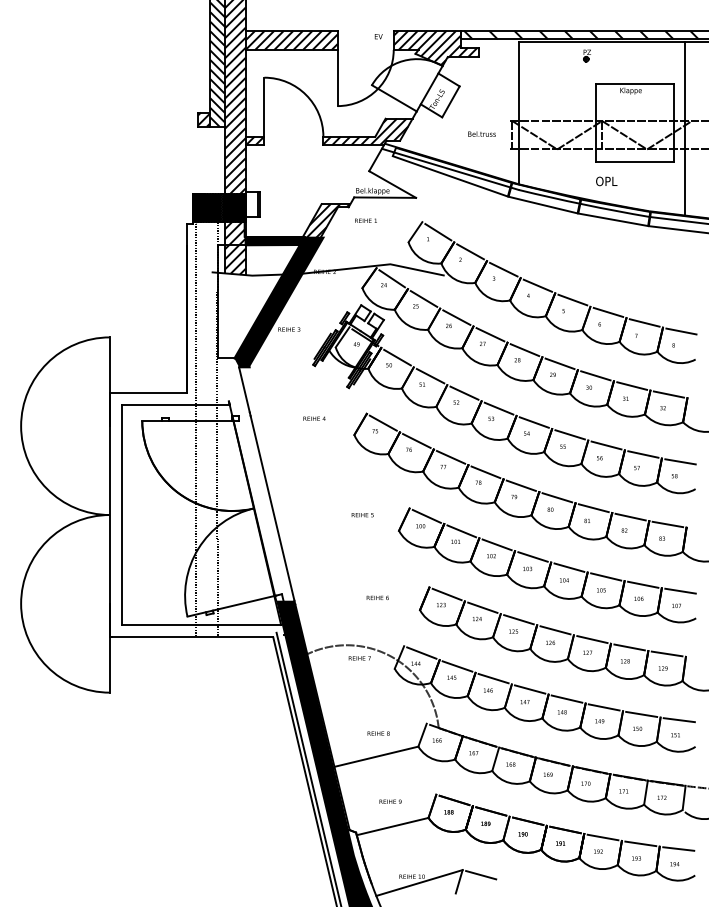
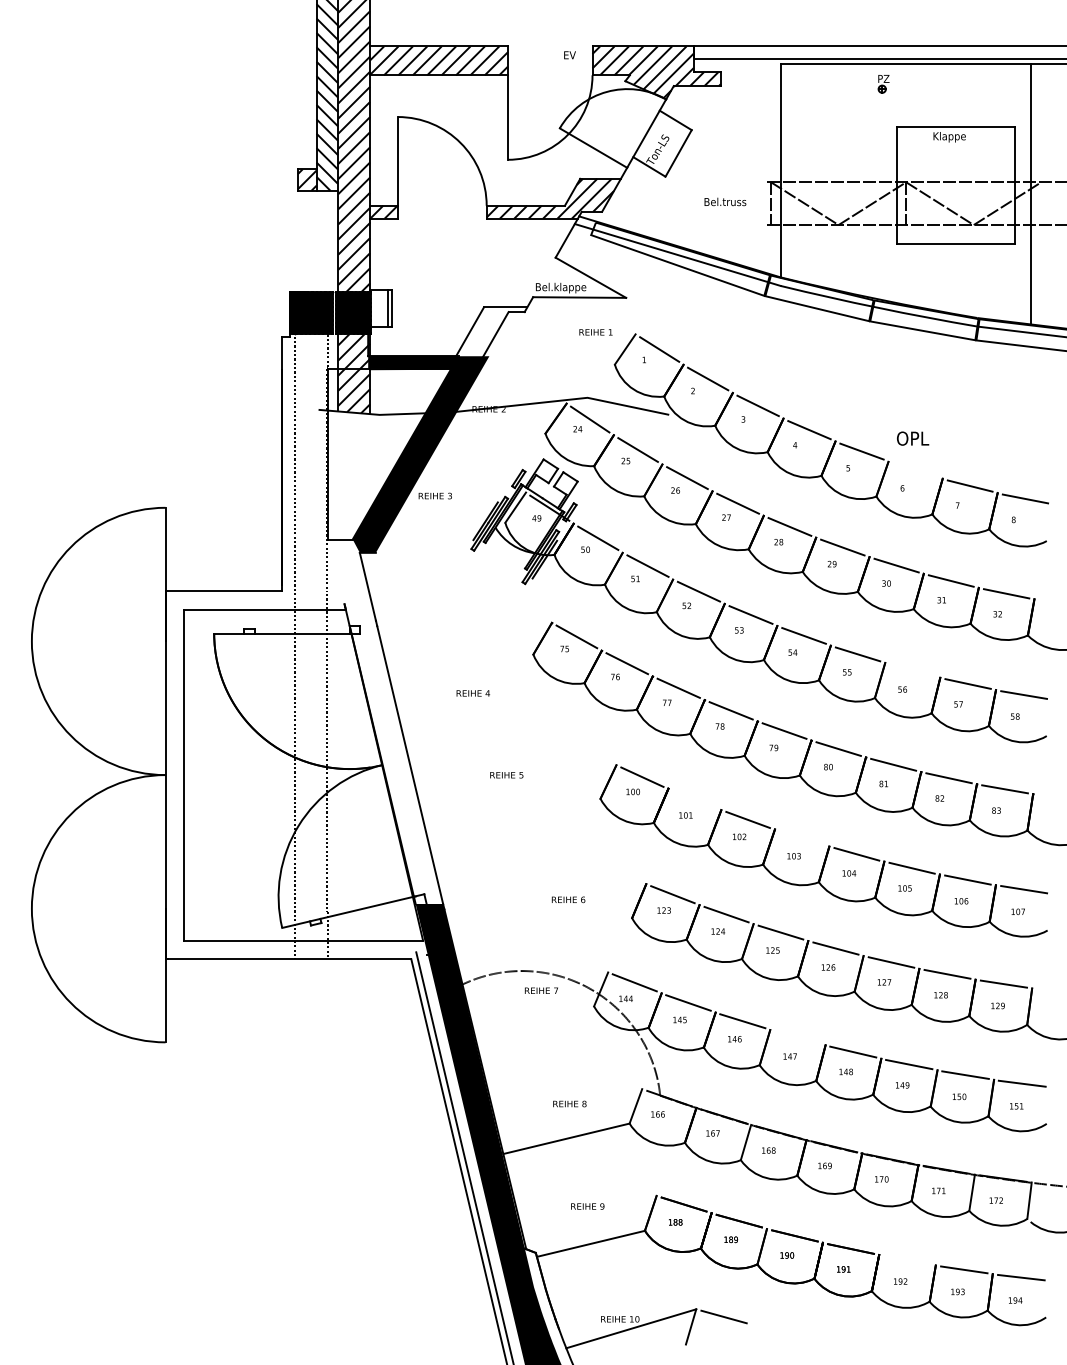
hatch: (581, 34) -> (875, 52), removed
text: (606, 181) -> (912, 438), moved
text: (365, 220) -> (595, 331), moved
hatch: (297, 224) -> (447, 337), removed
line: (608, 311) -> (915, 468), removed
text: (314, 418) -> (473, 693), moved
line: (606, 445) -> (912, 670), removed
text: (362, 515) -> (506, 775), moved
line: (461, 531) -> (694, 799), removed
line: (532, 556) -> (801, 837), removed
line: (529, 689) -> (796, 1037), removed
line: (602, 837) -> (906, 1260), removed

